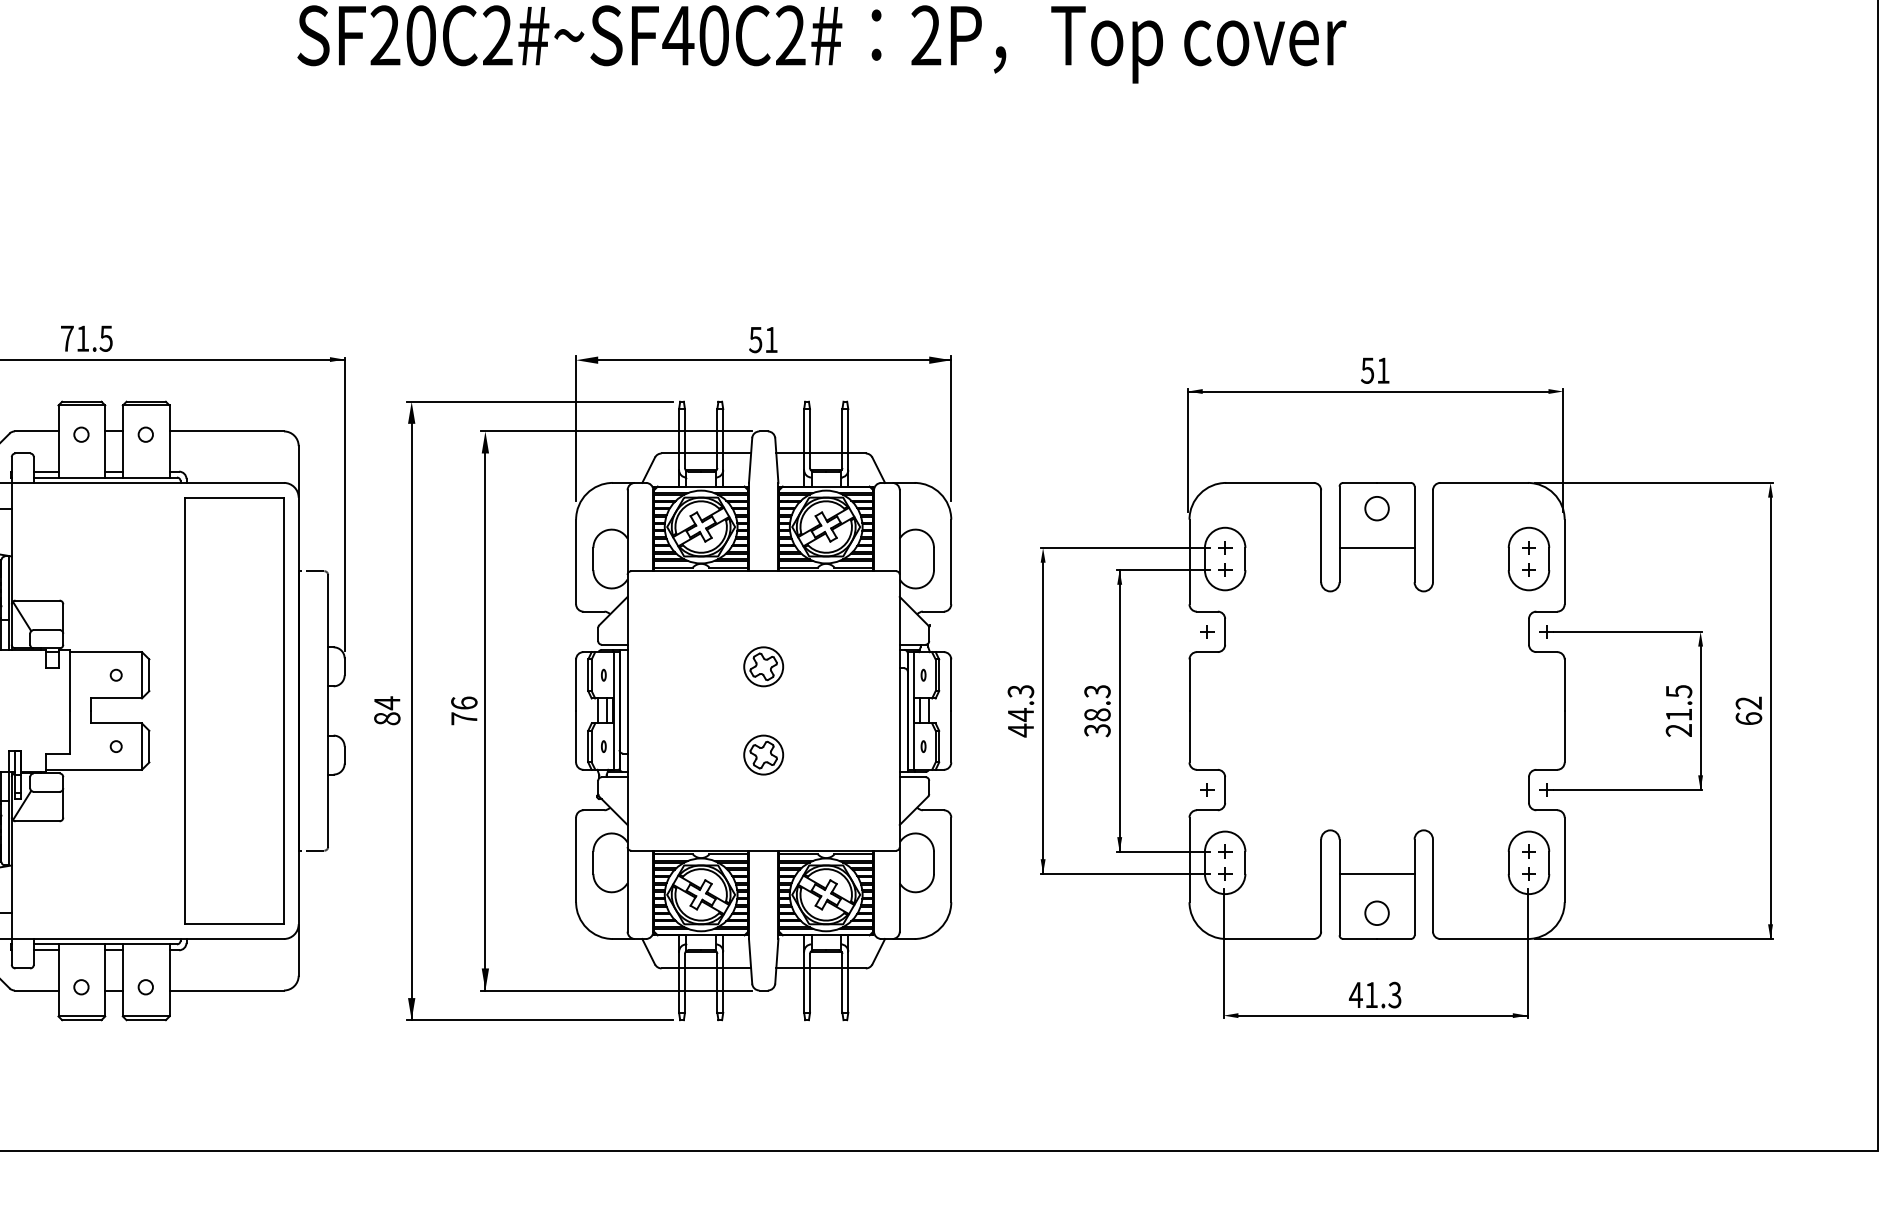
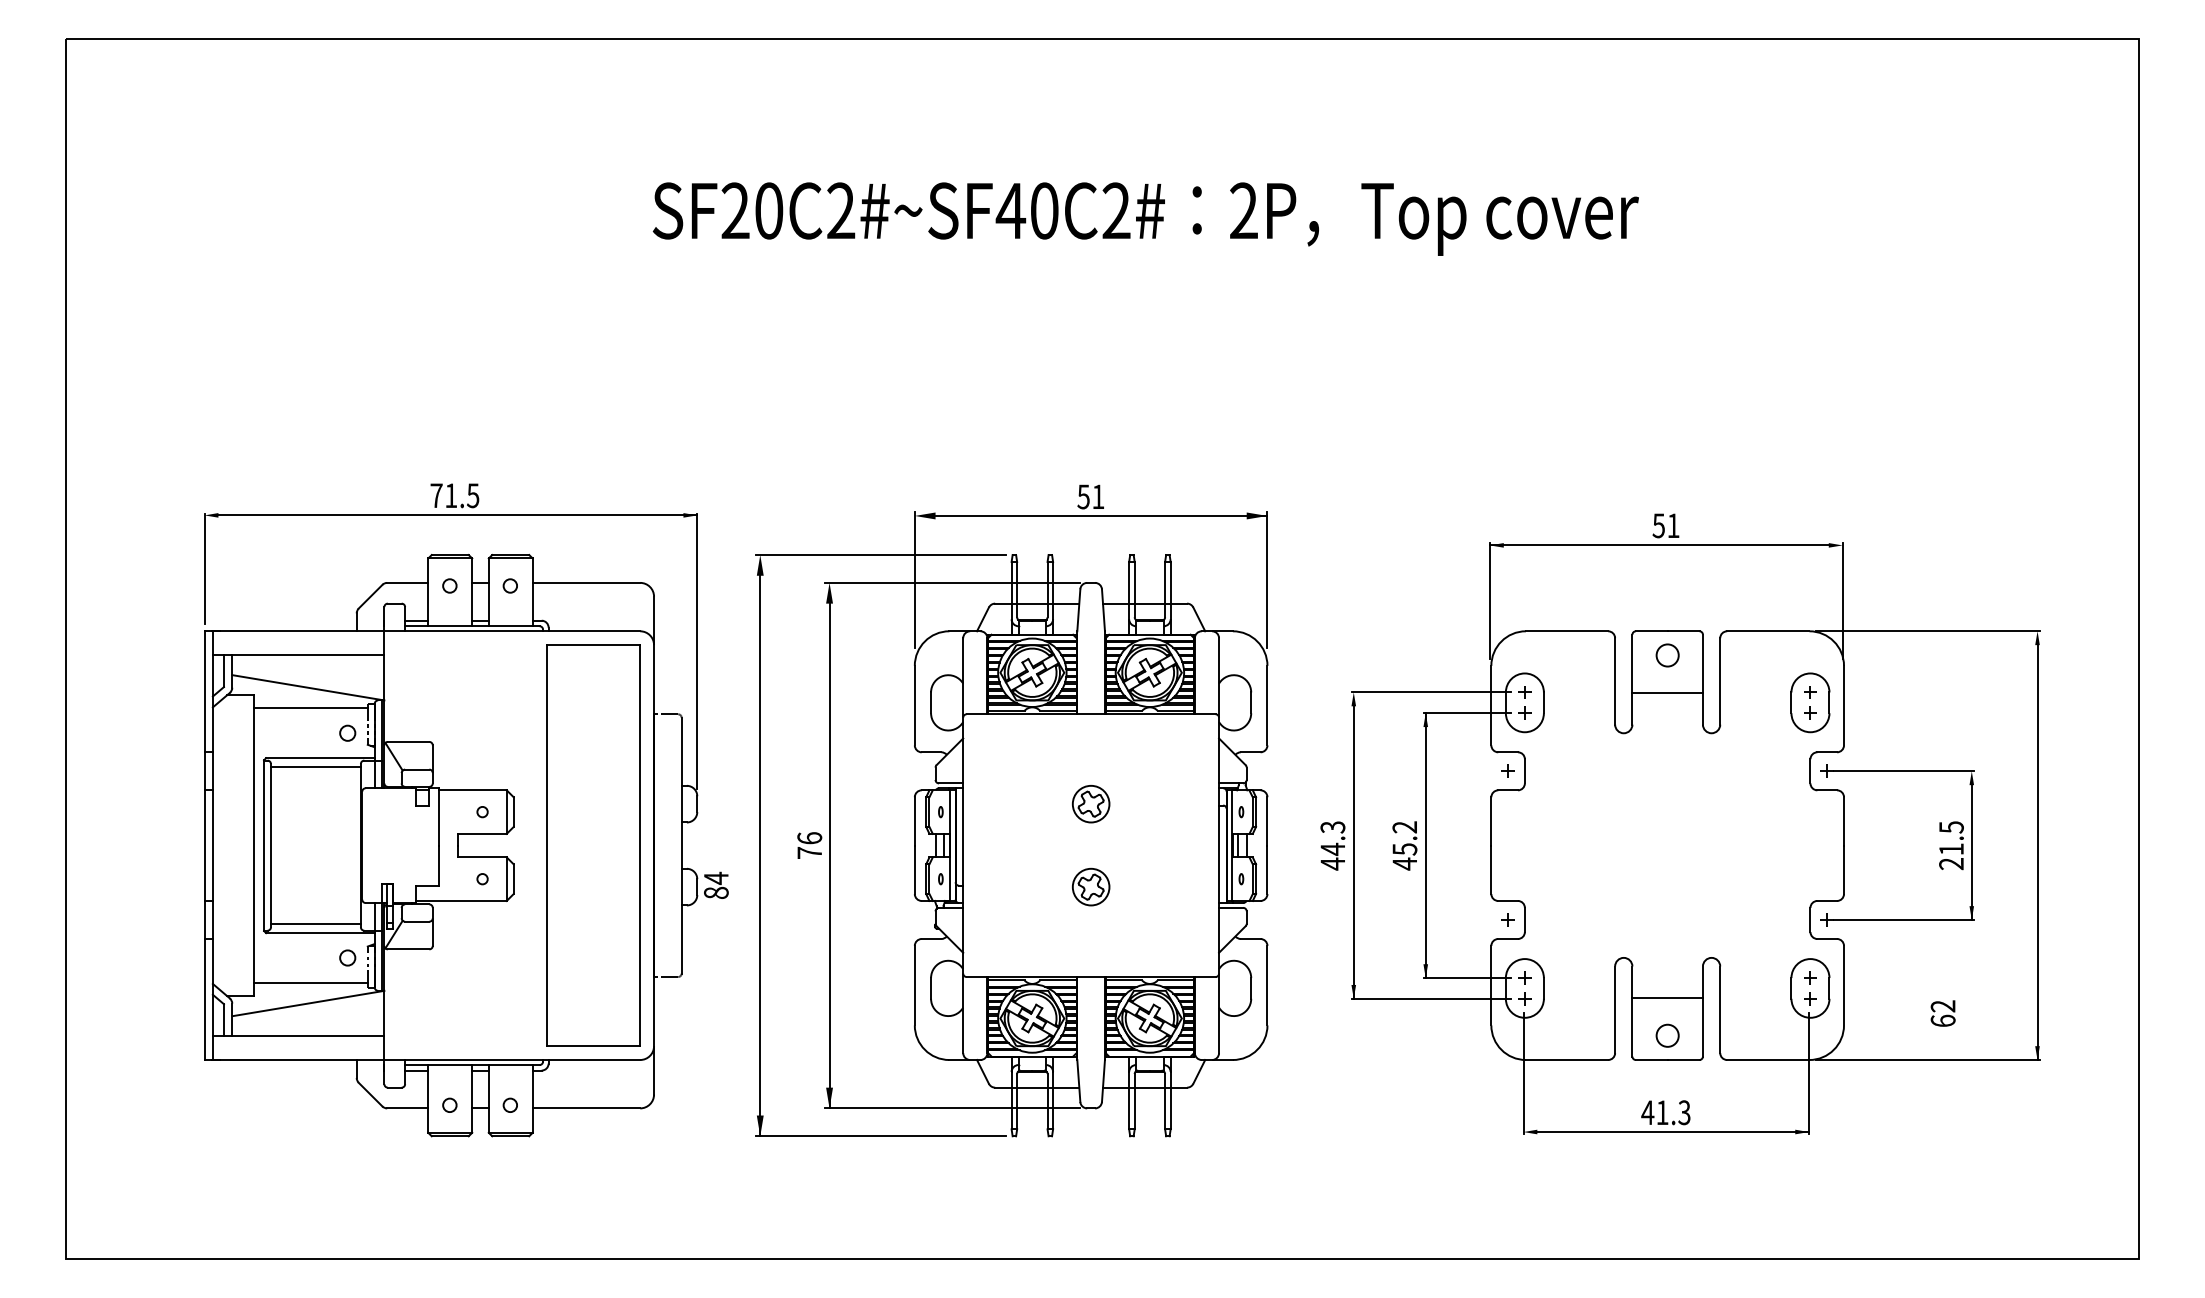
text: (387, 709) -> (716, 884), moved
text: (1097, 710) -> (1404, 845), 38.3 -> 45.2
text: (1748, 710) -> (1942, 1013), moved

